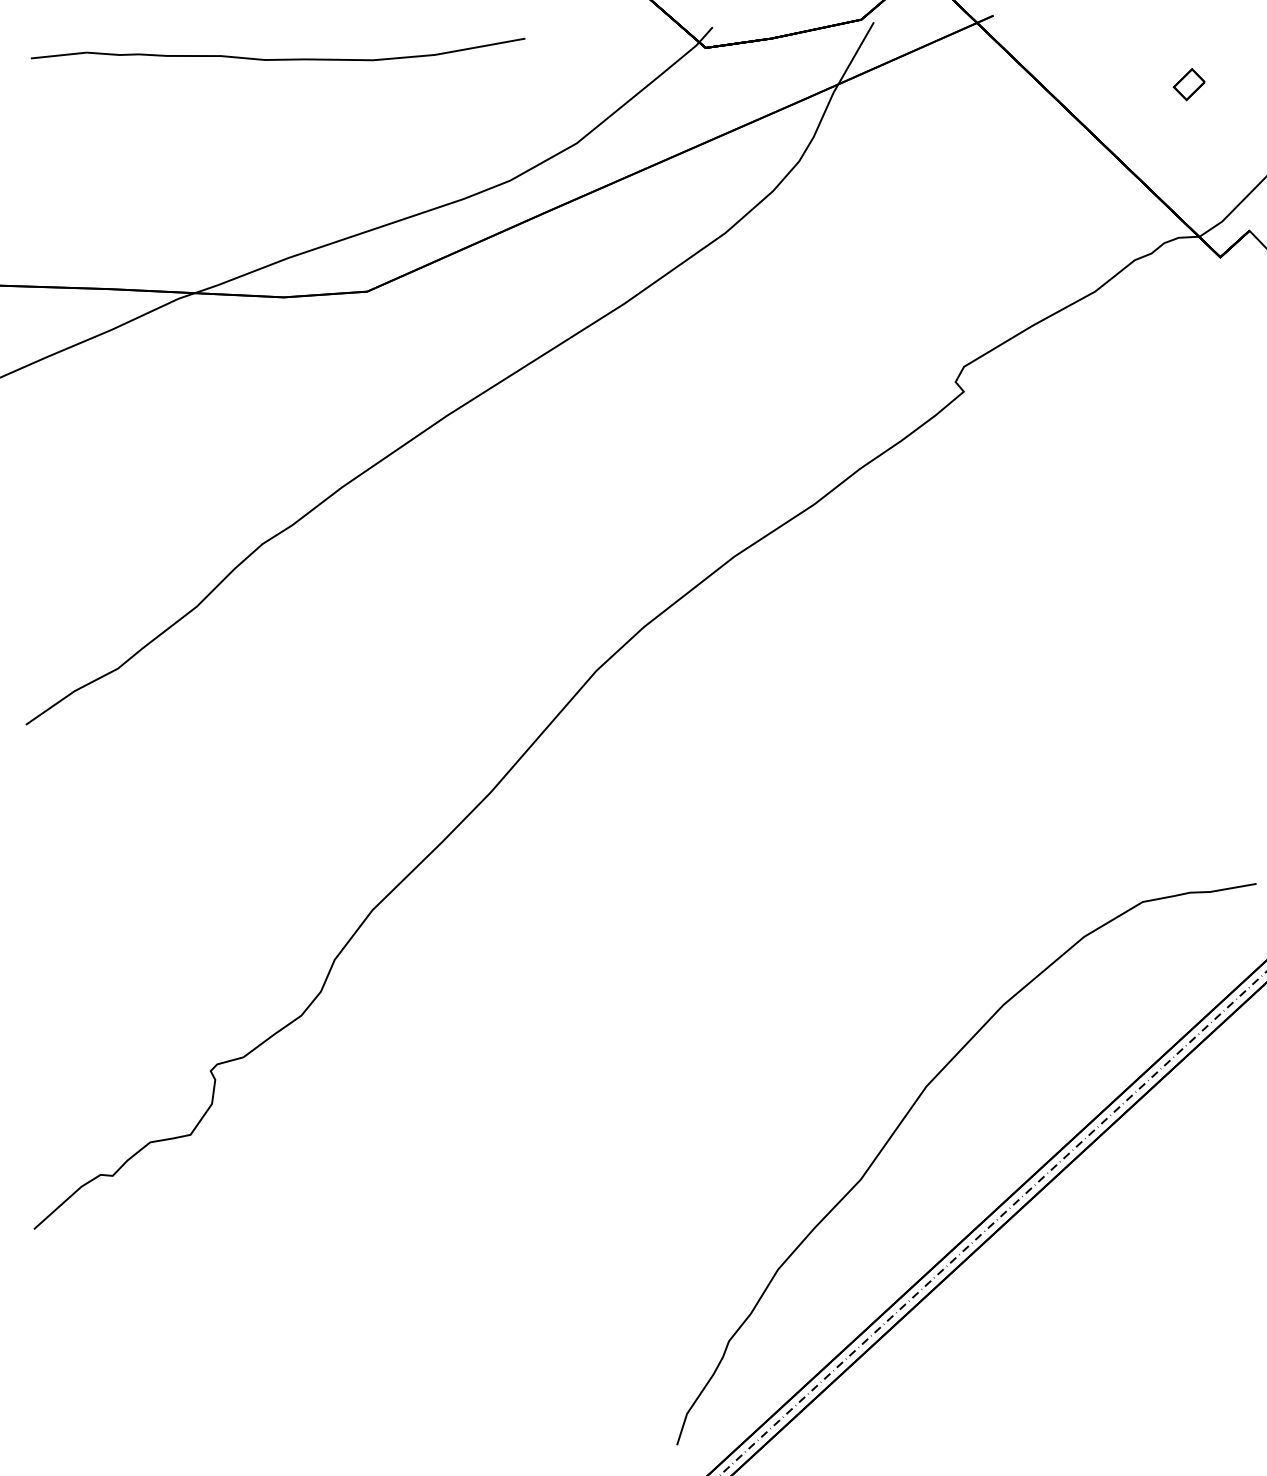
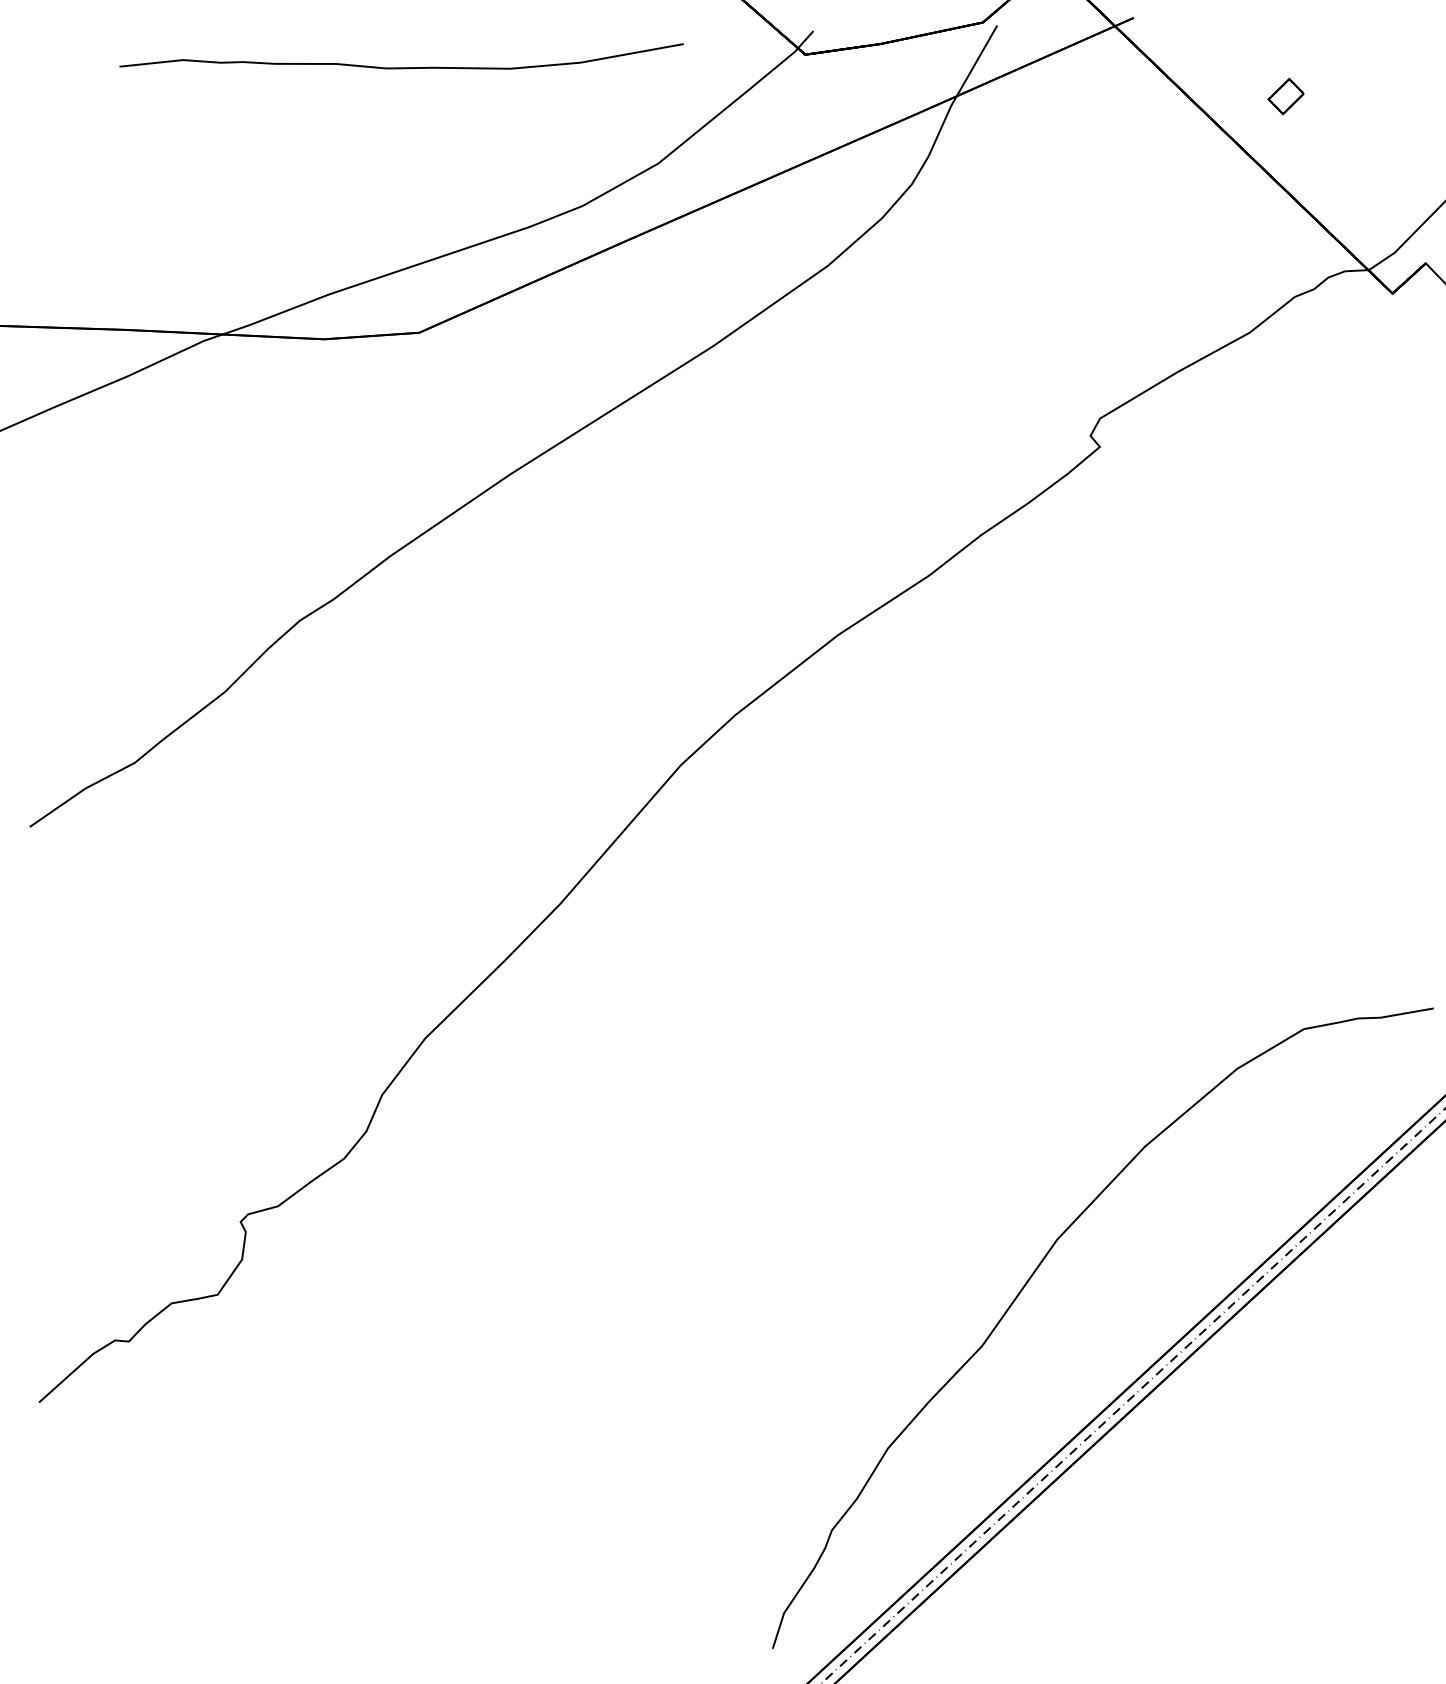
curve: (278, 59) -> (401, 67), moved
part: (1188, 84) -> (1285, 96), moved

